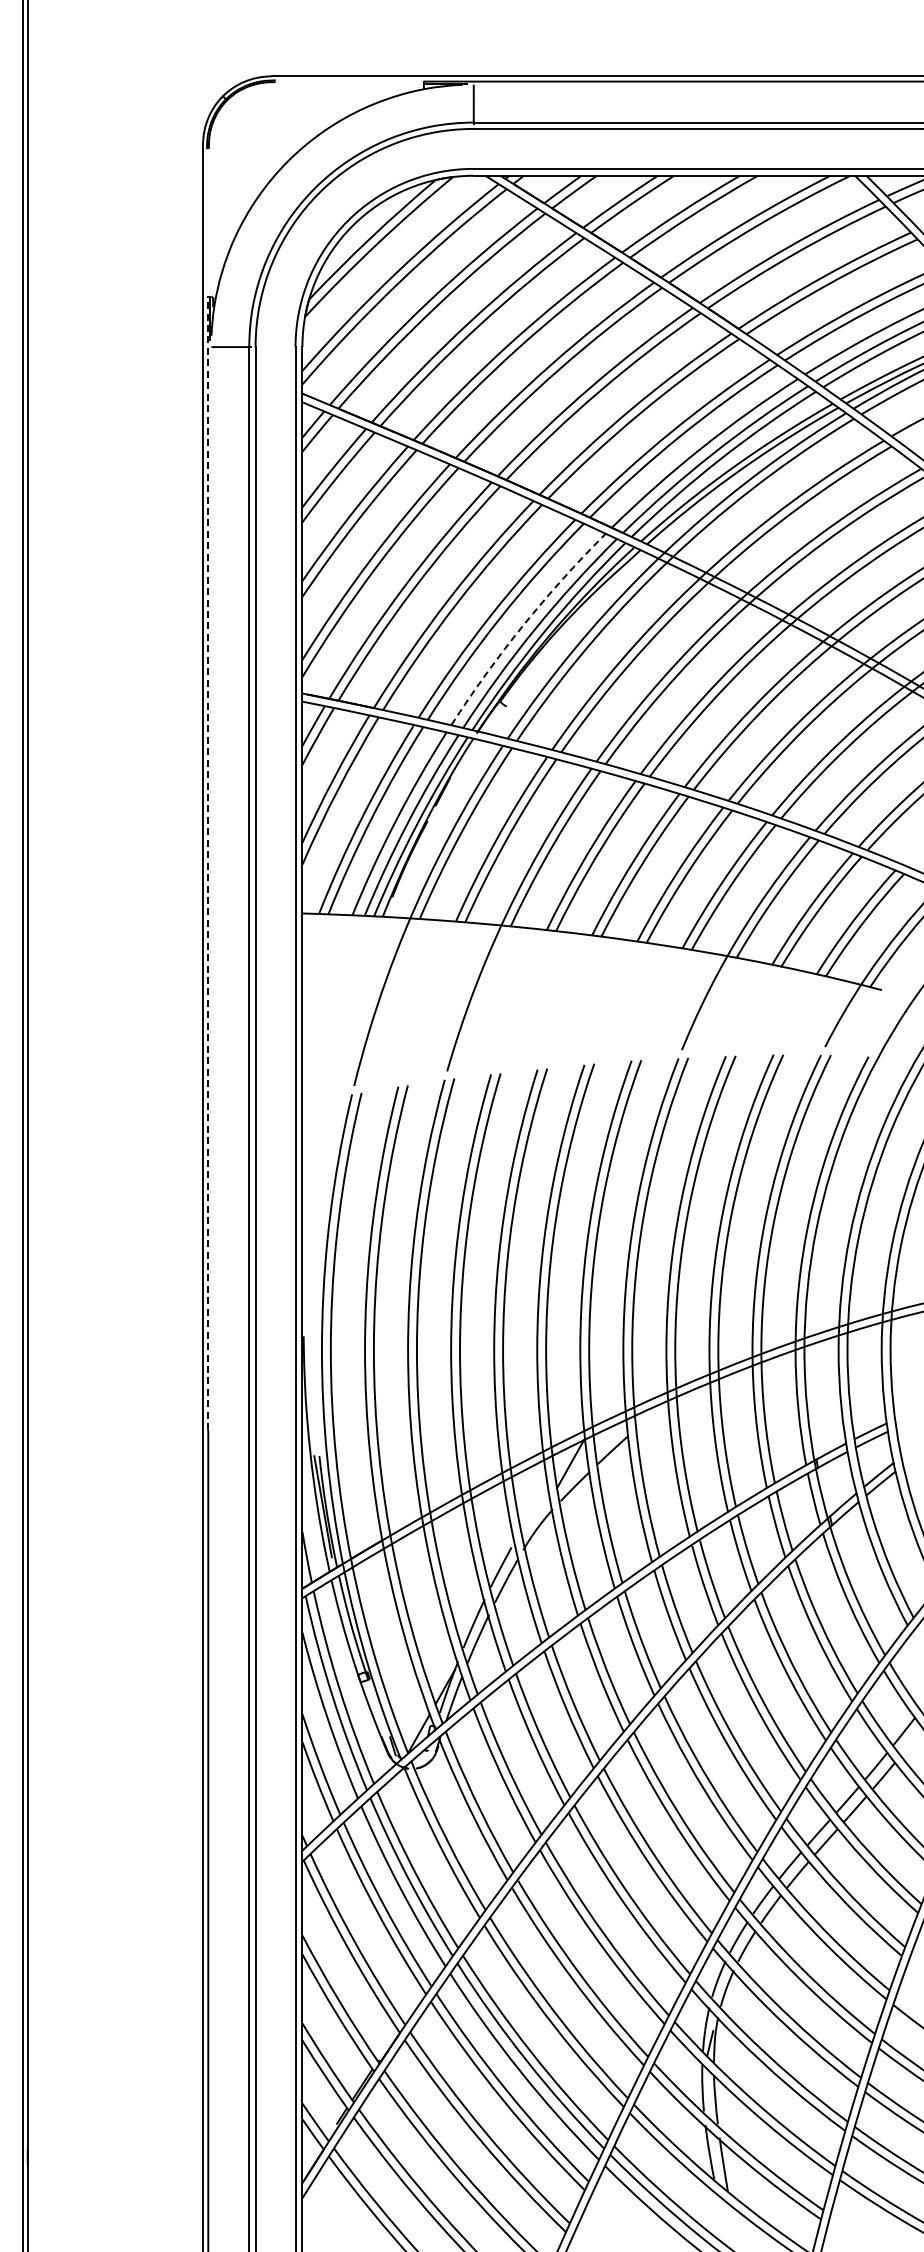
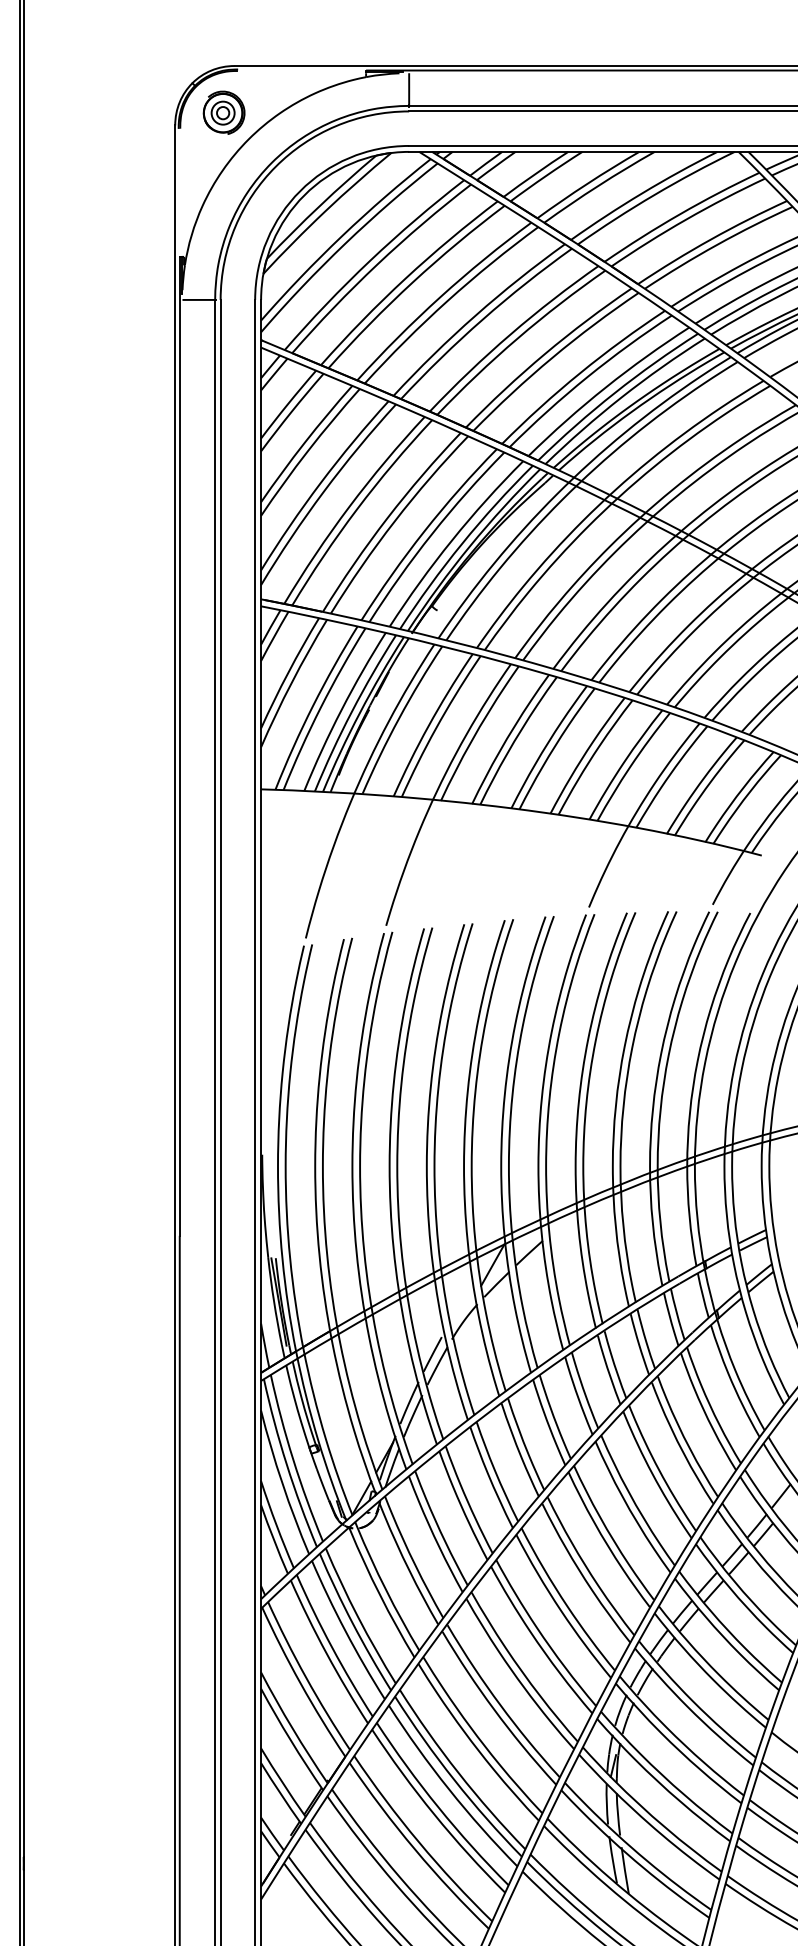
part: (259, 130) -> (224, 112), added
arc: (523, 625) -> (452, 540), dashed -> solid
line: (208, 863) -> (179, 746), dashed -> solid

